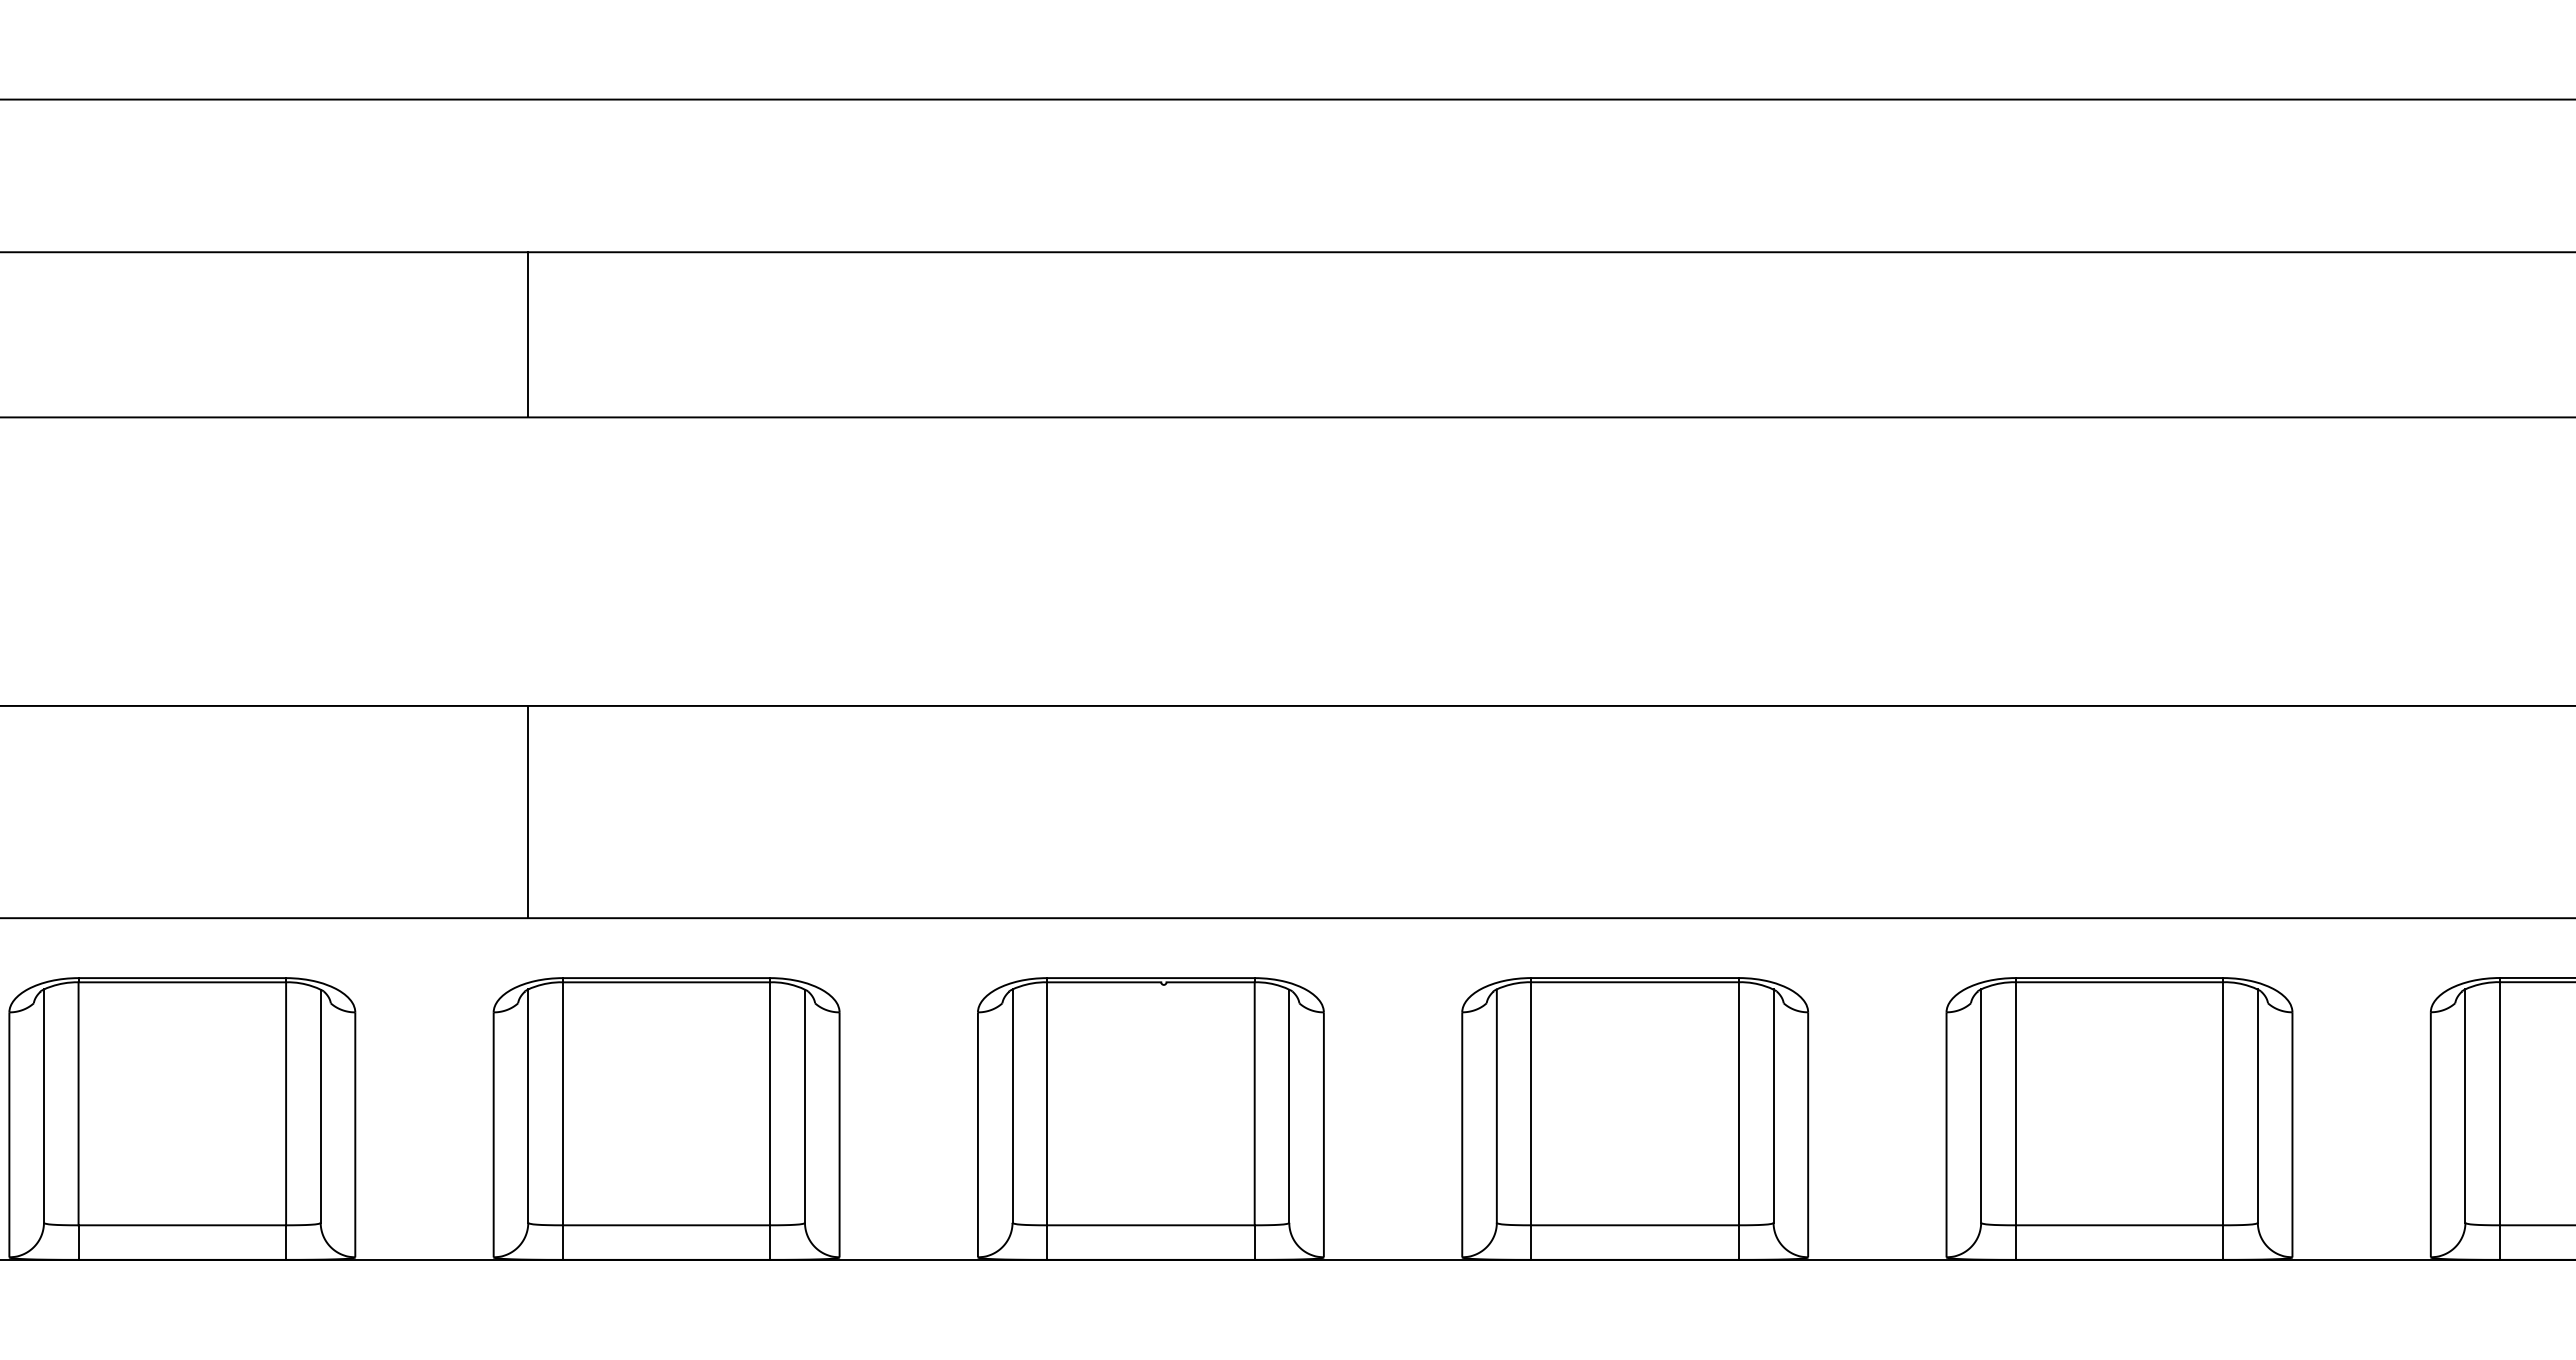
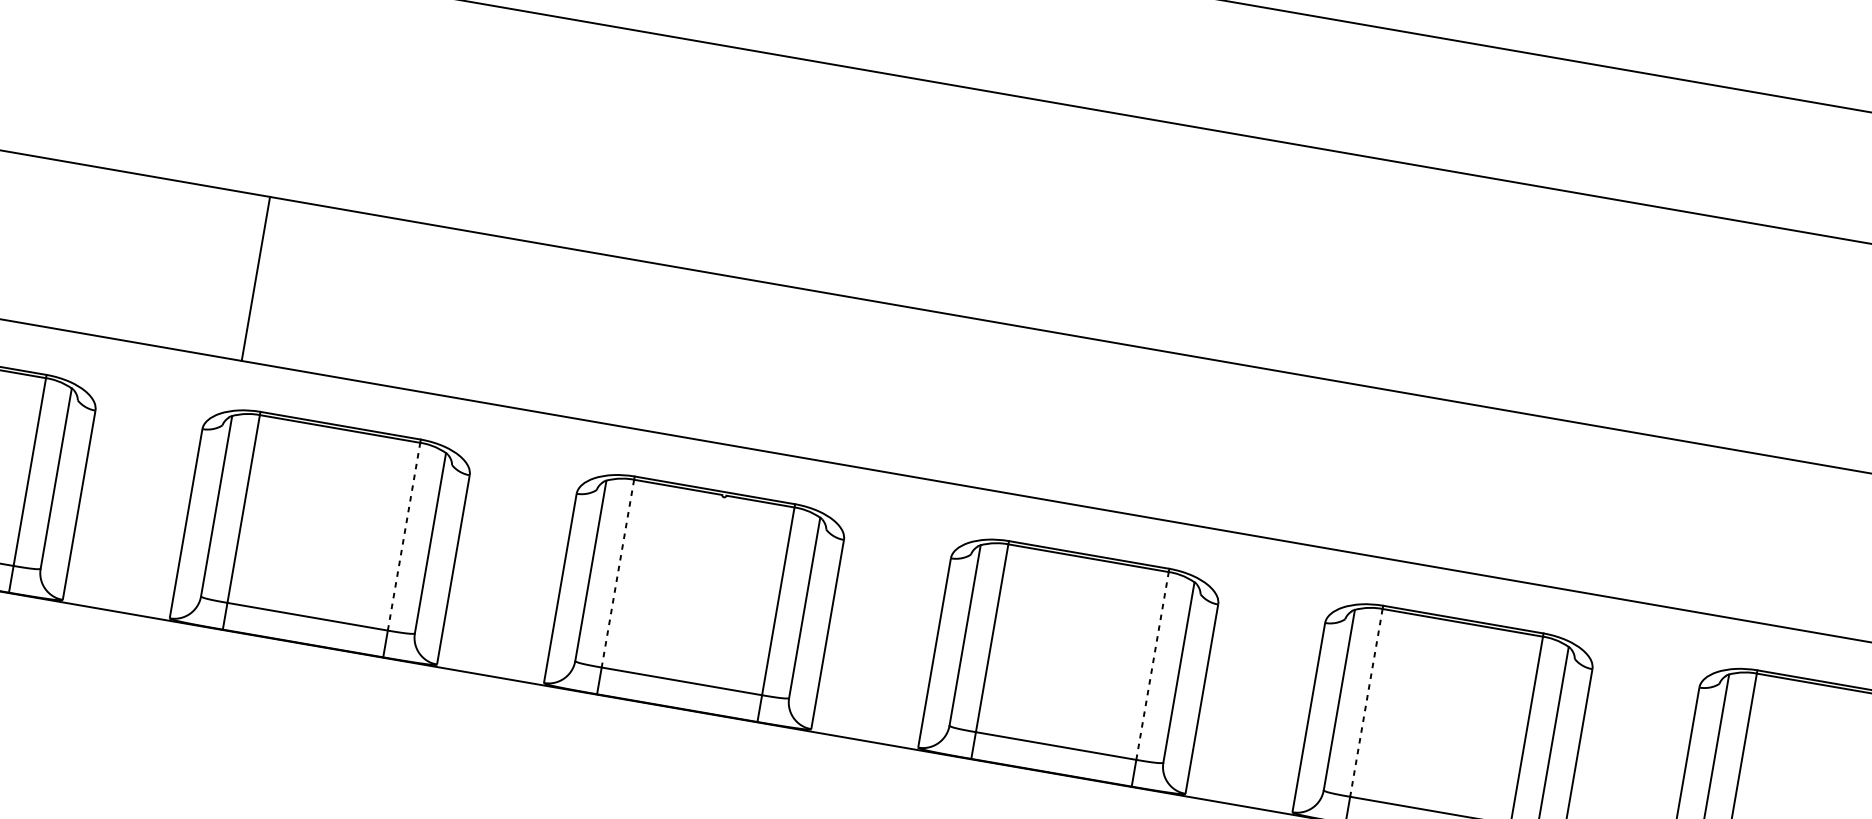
line: (770, 1103) -> (404, 536), solid -> dashed
line: (1738, 1103) -> (1152, 665), solid -> dashed
line: (2015, 1103) -> (1366, 702), solid -> dashed
line: (1047, 1104) -> (618, 574), solid -> dashed

